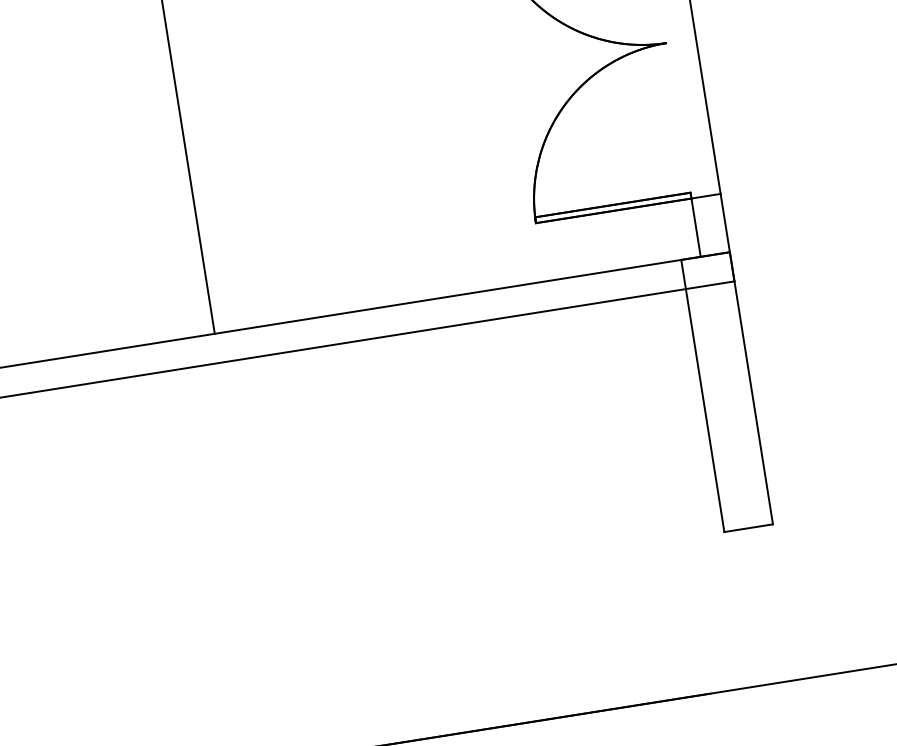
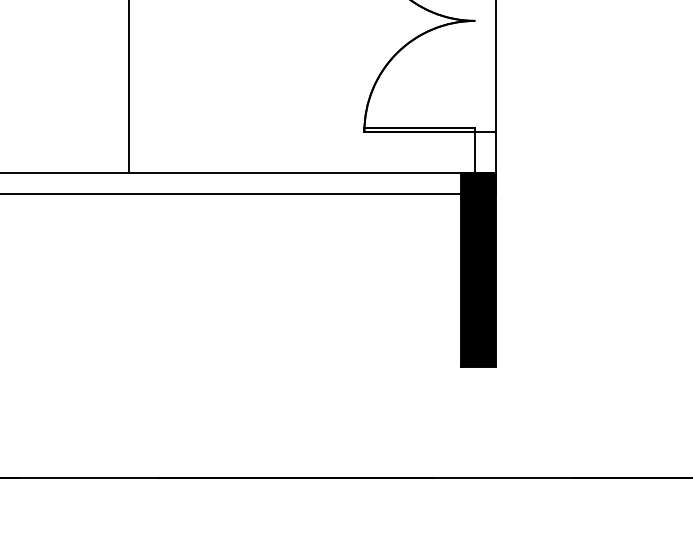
fill: (726, 391) -> (478, 269), added

